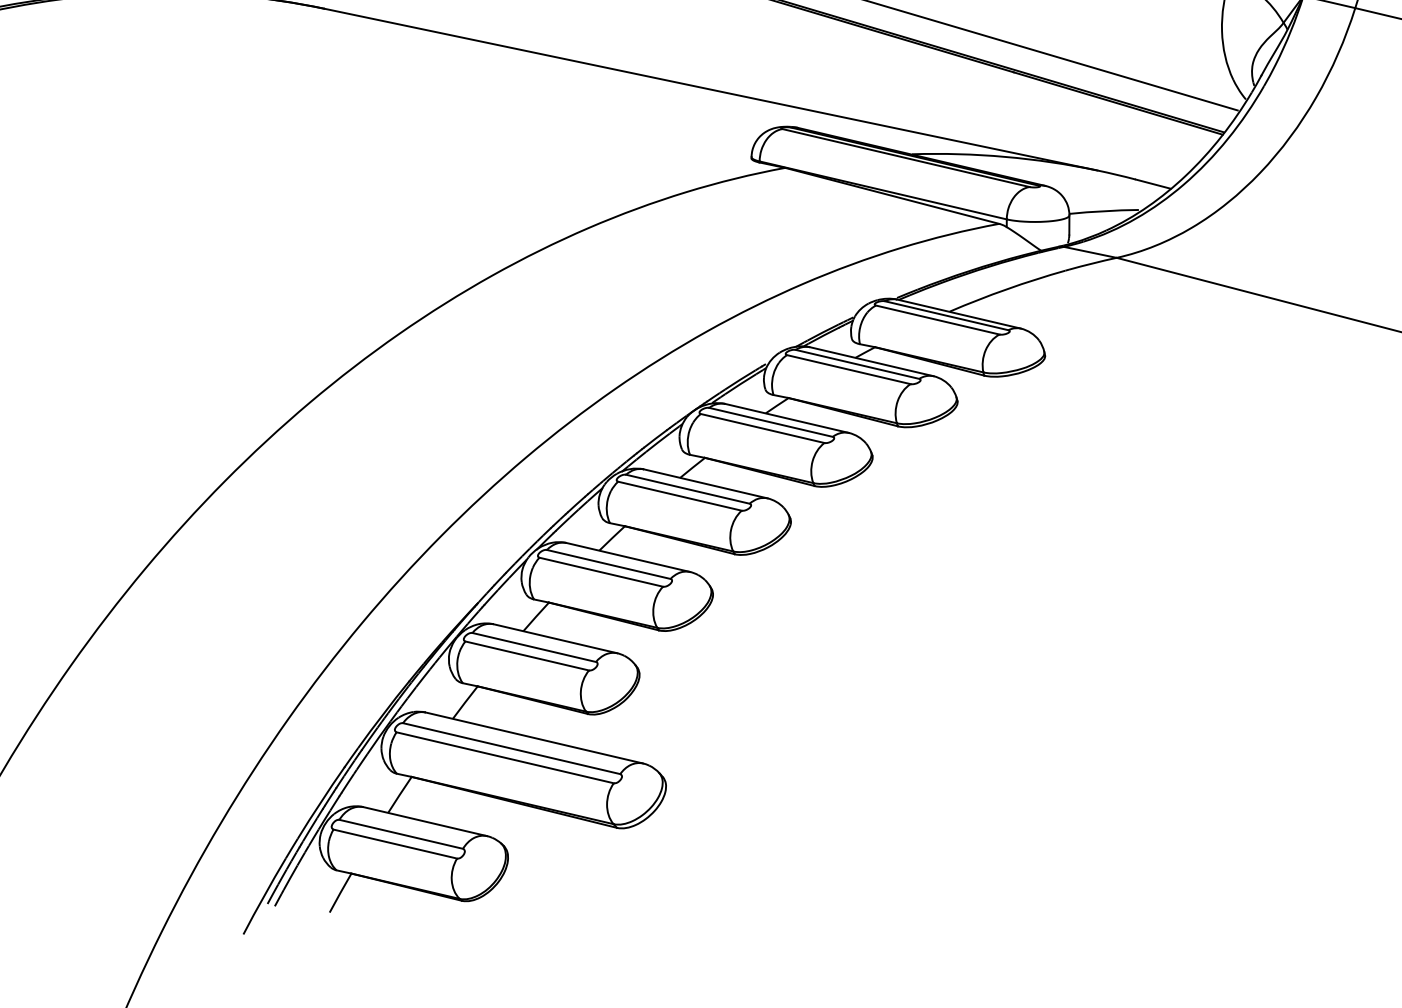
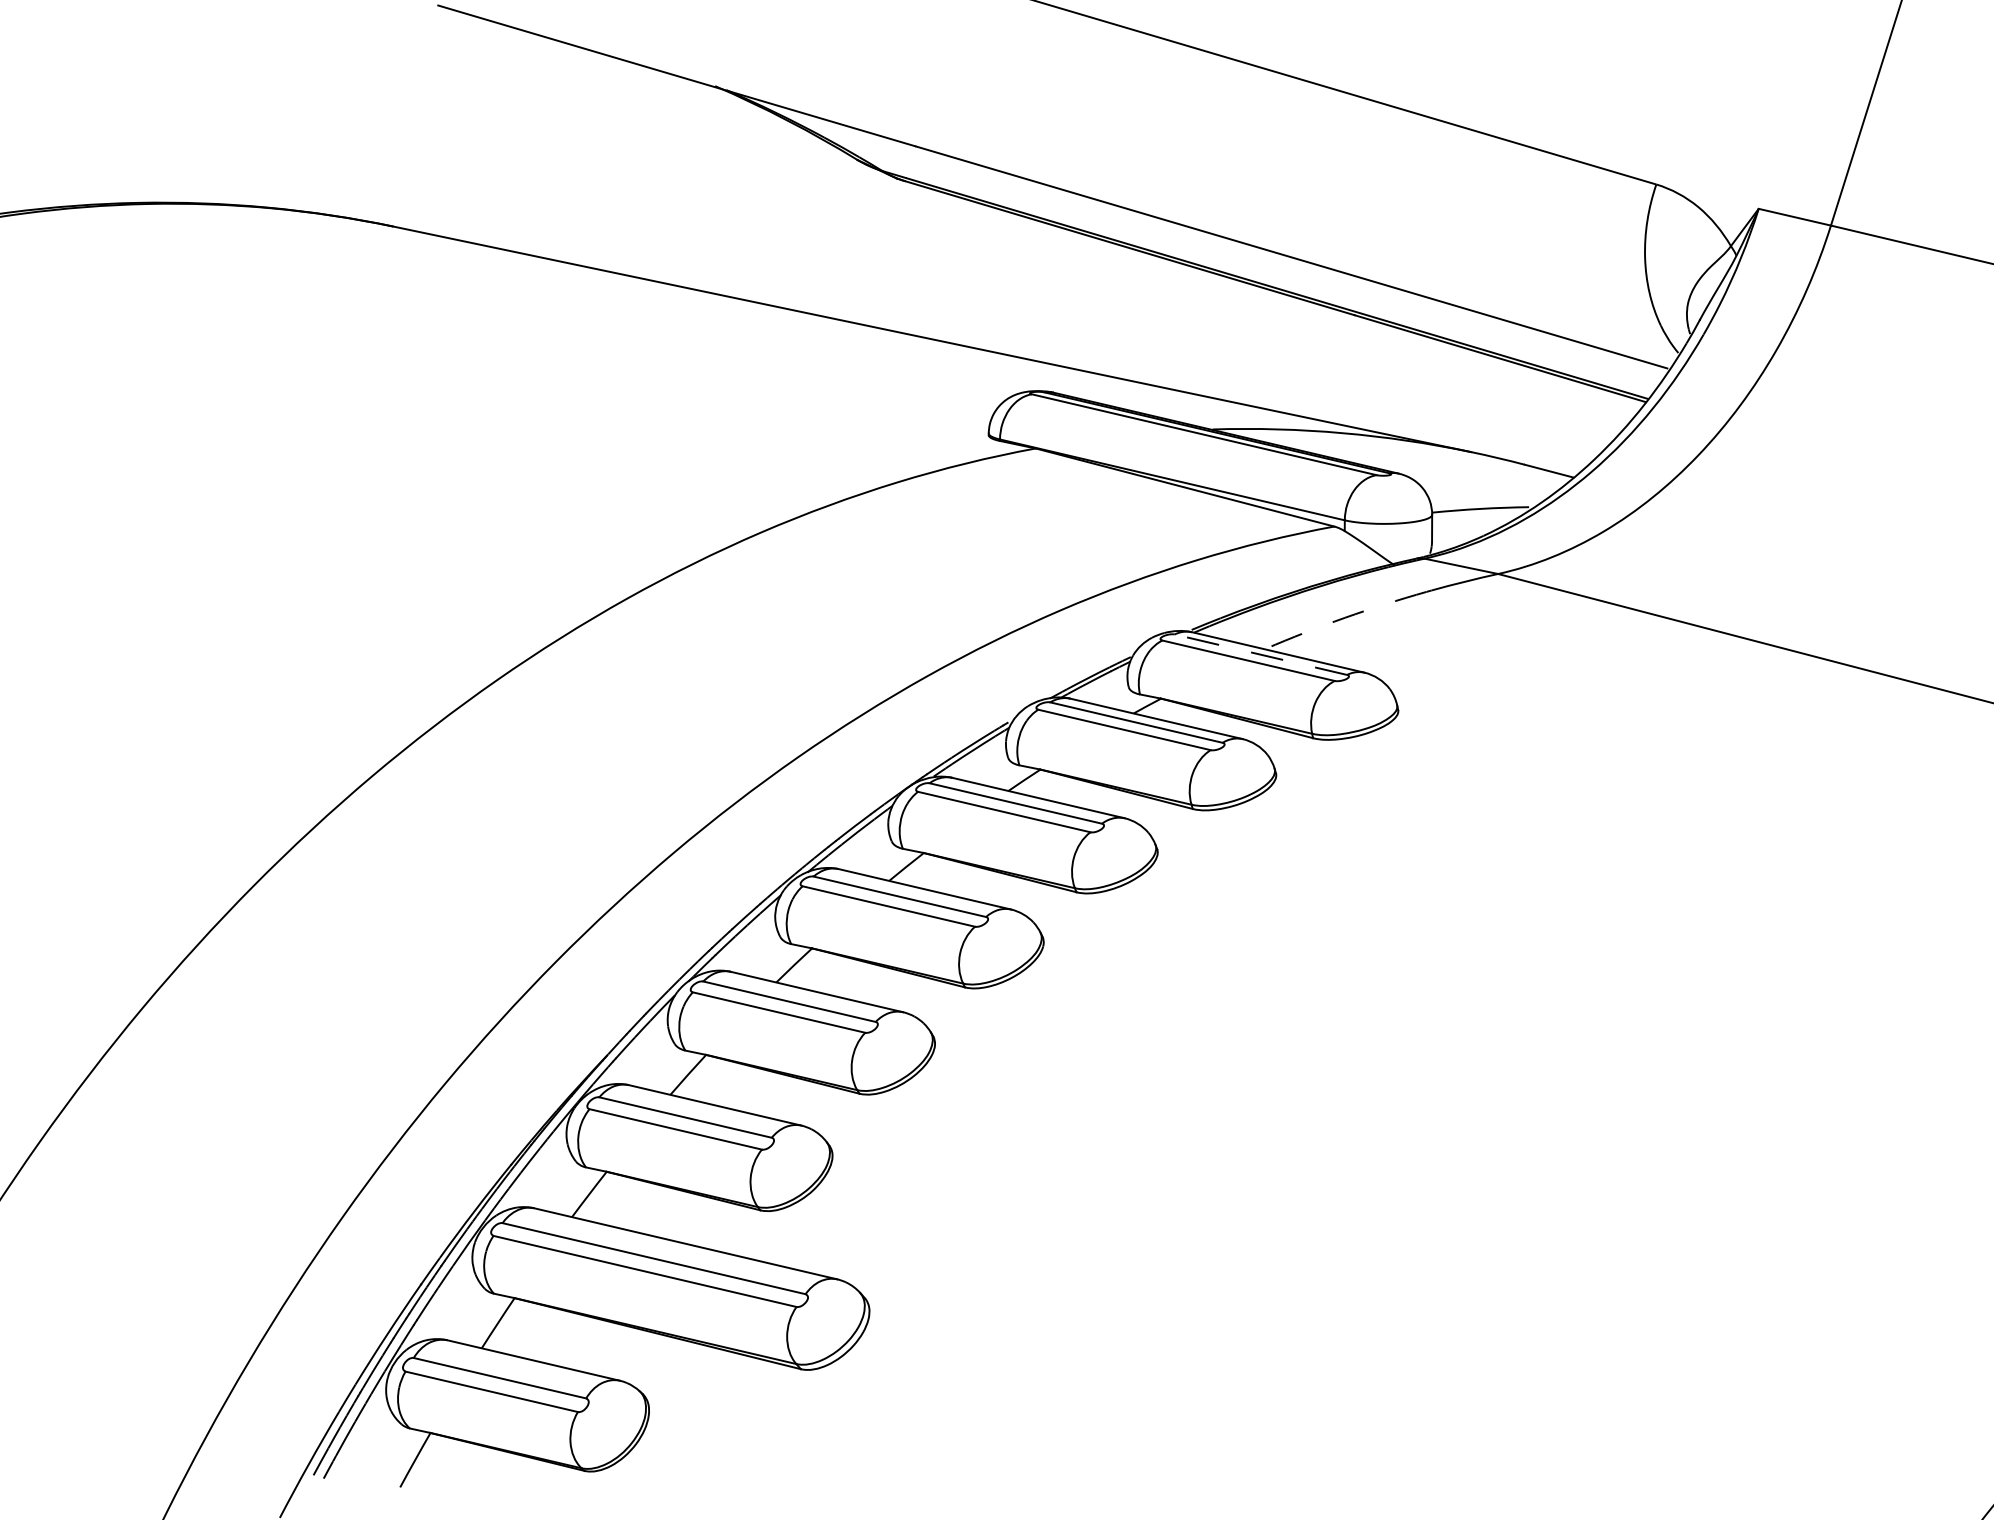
arc: (1007, 289) -> (1345, 617), solid -> dashed
line: (946, 315) -> (1260, 654), solid -> dashed

